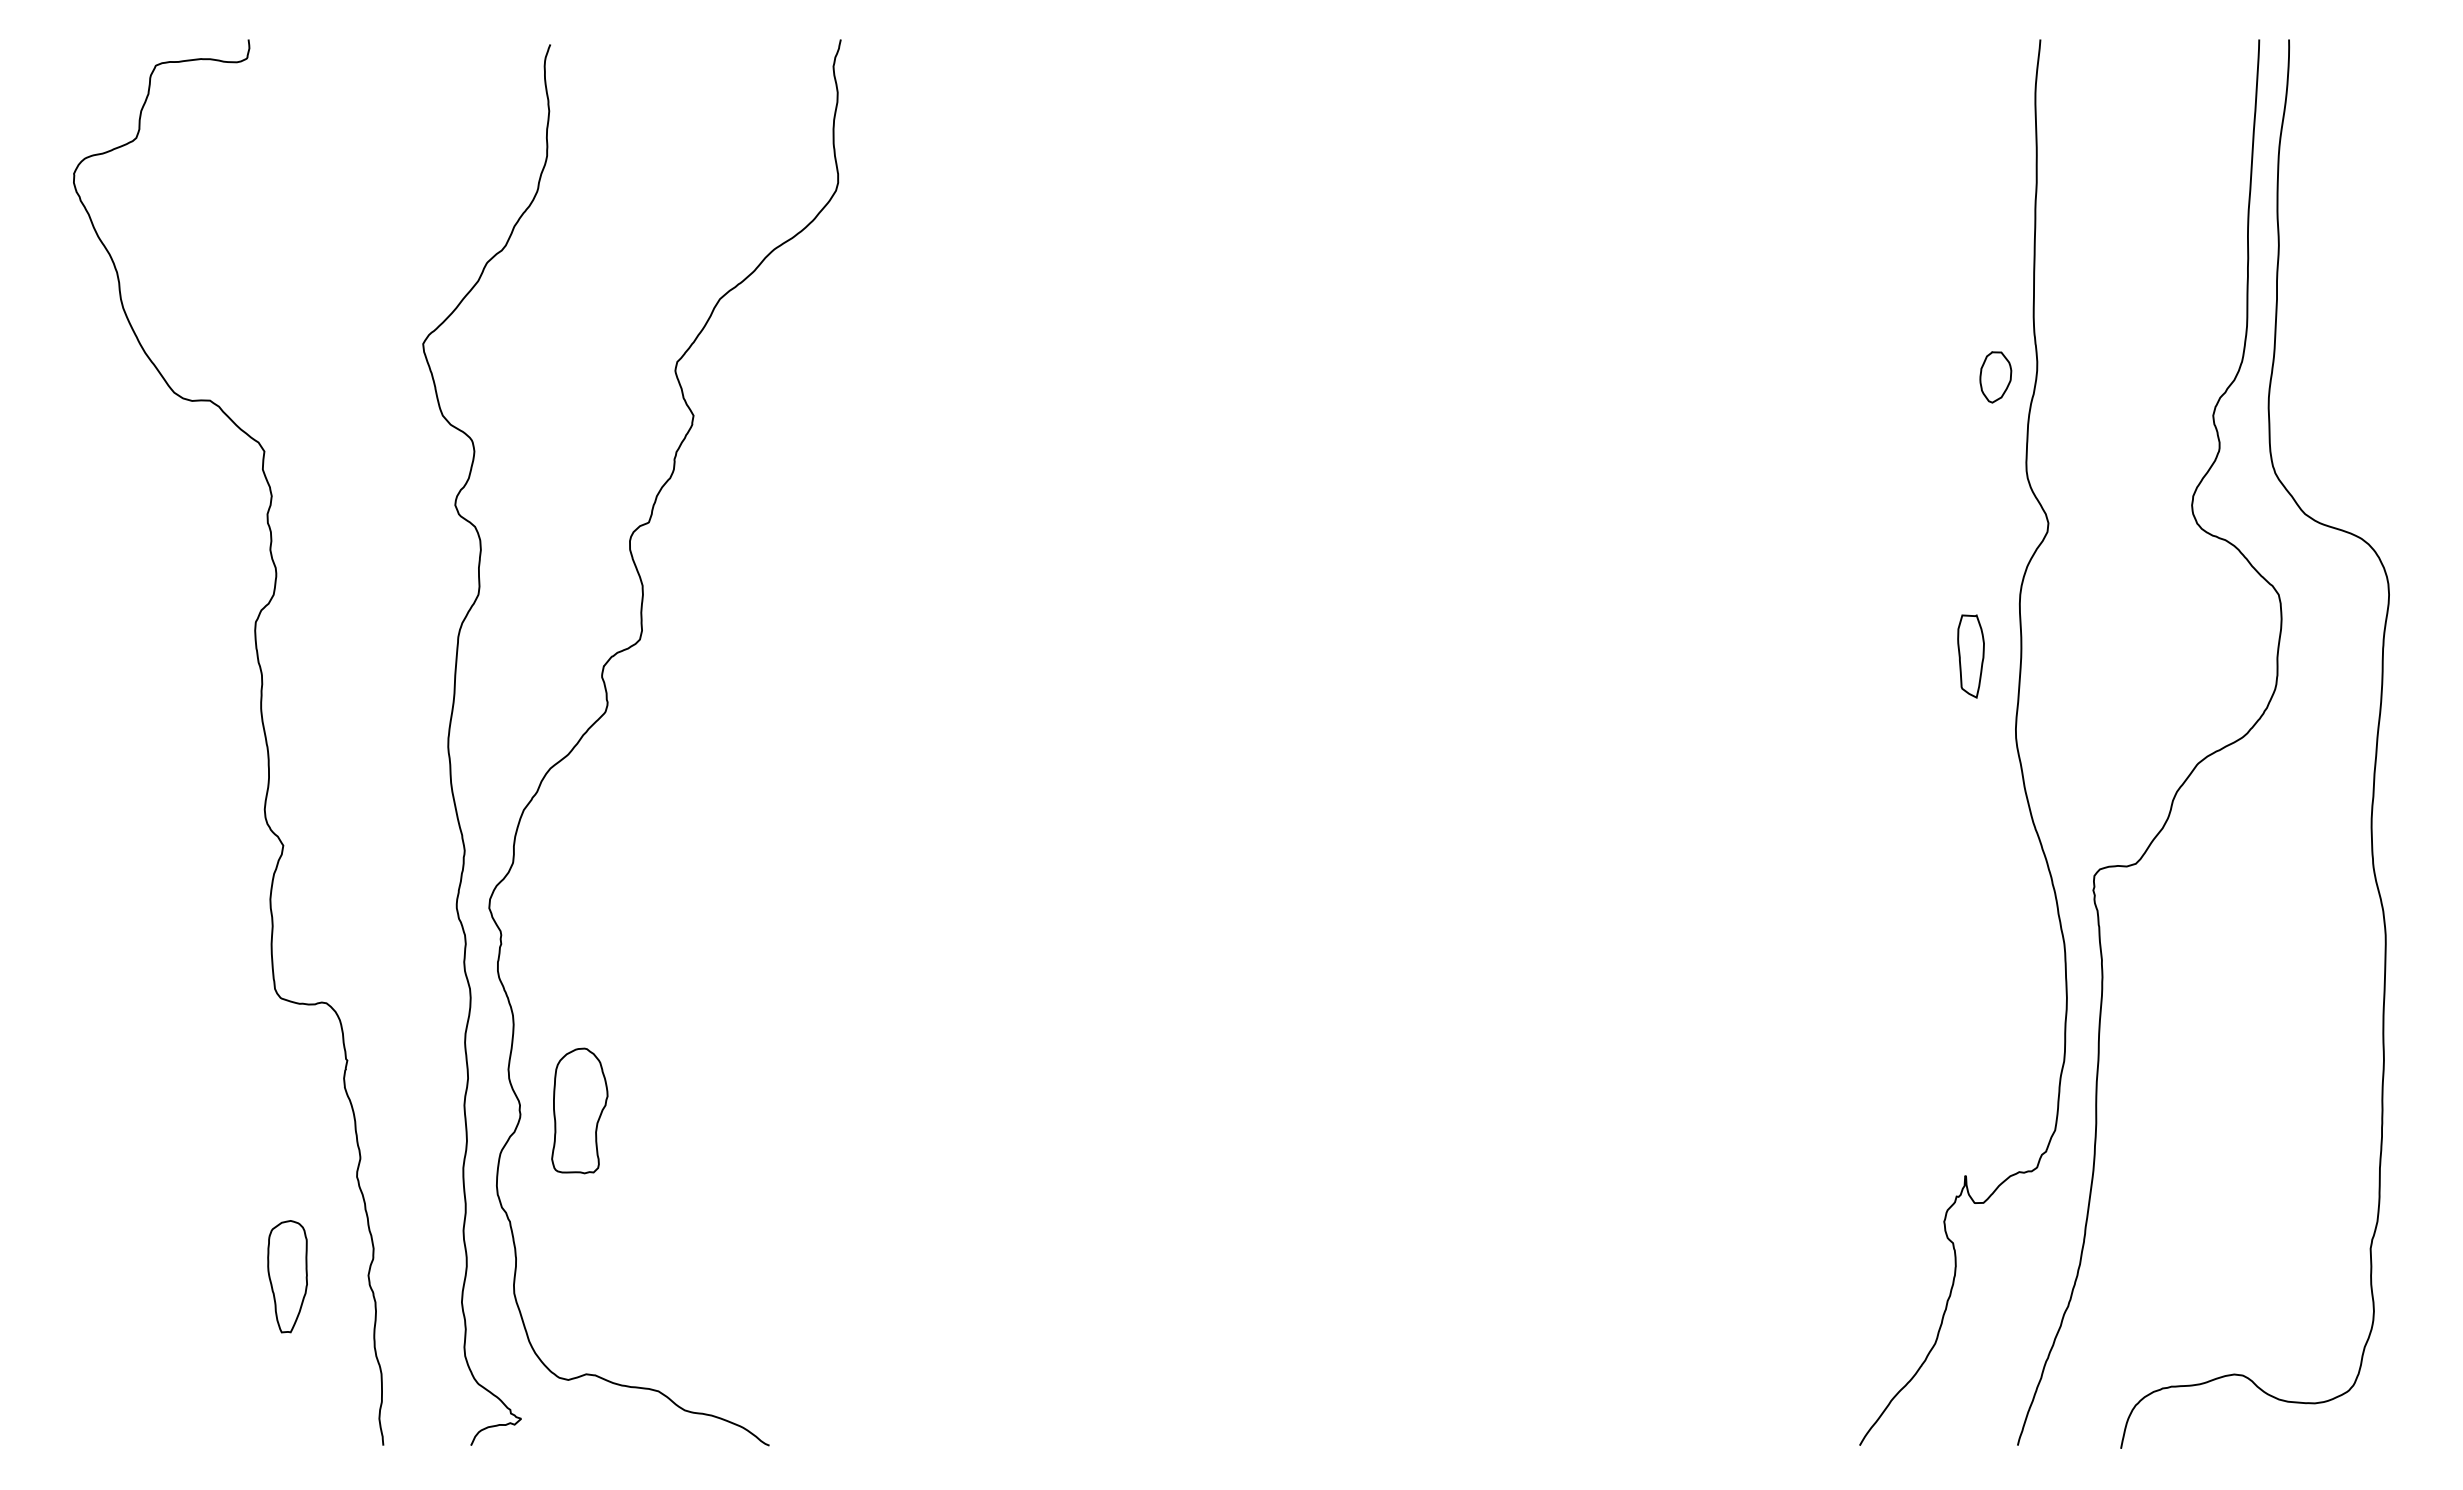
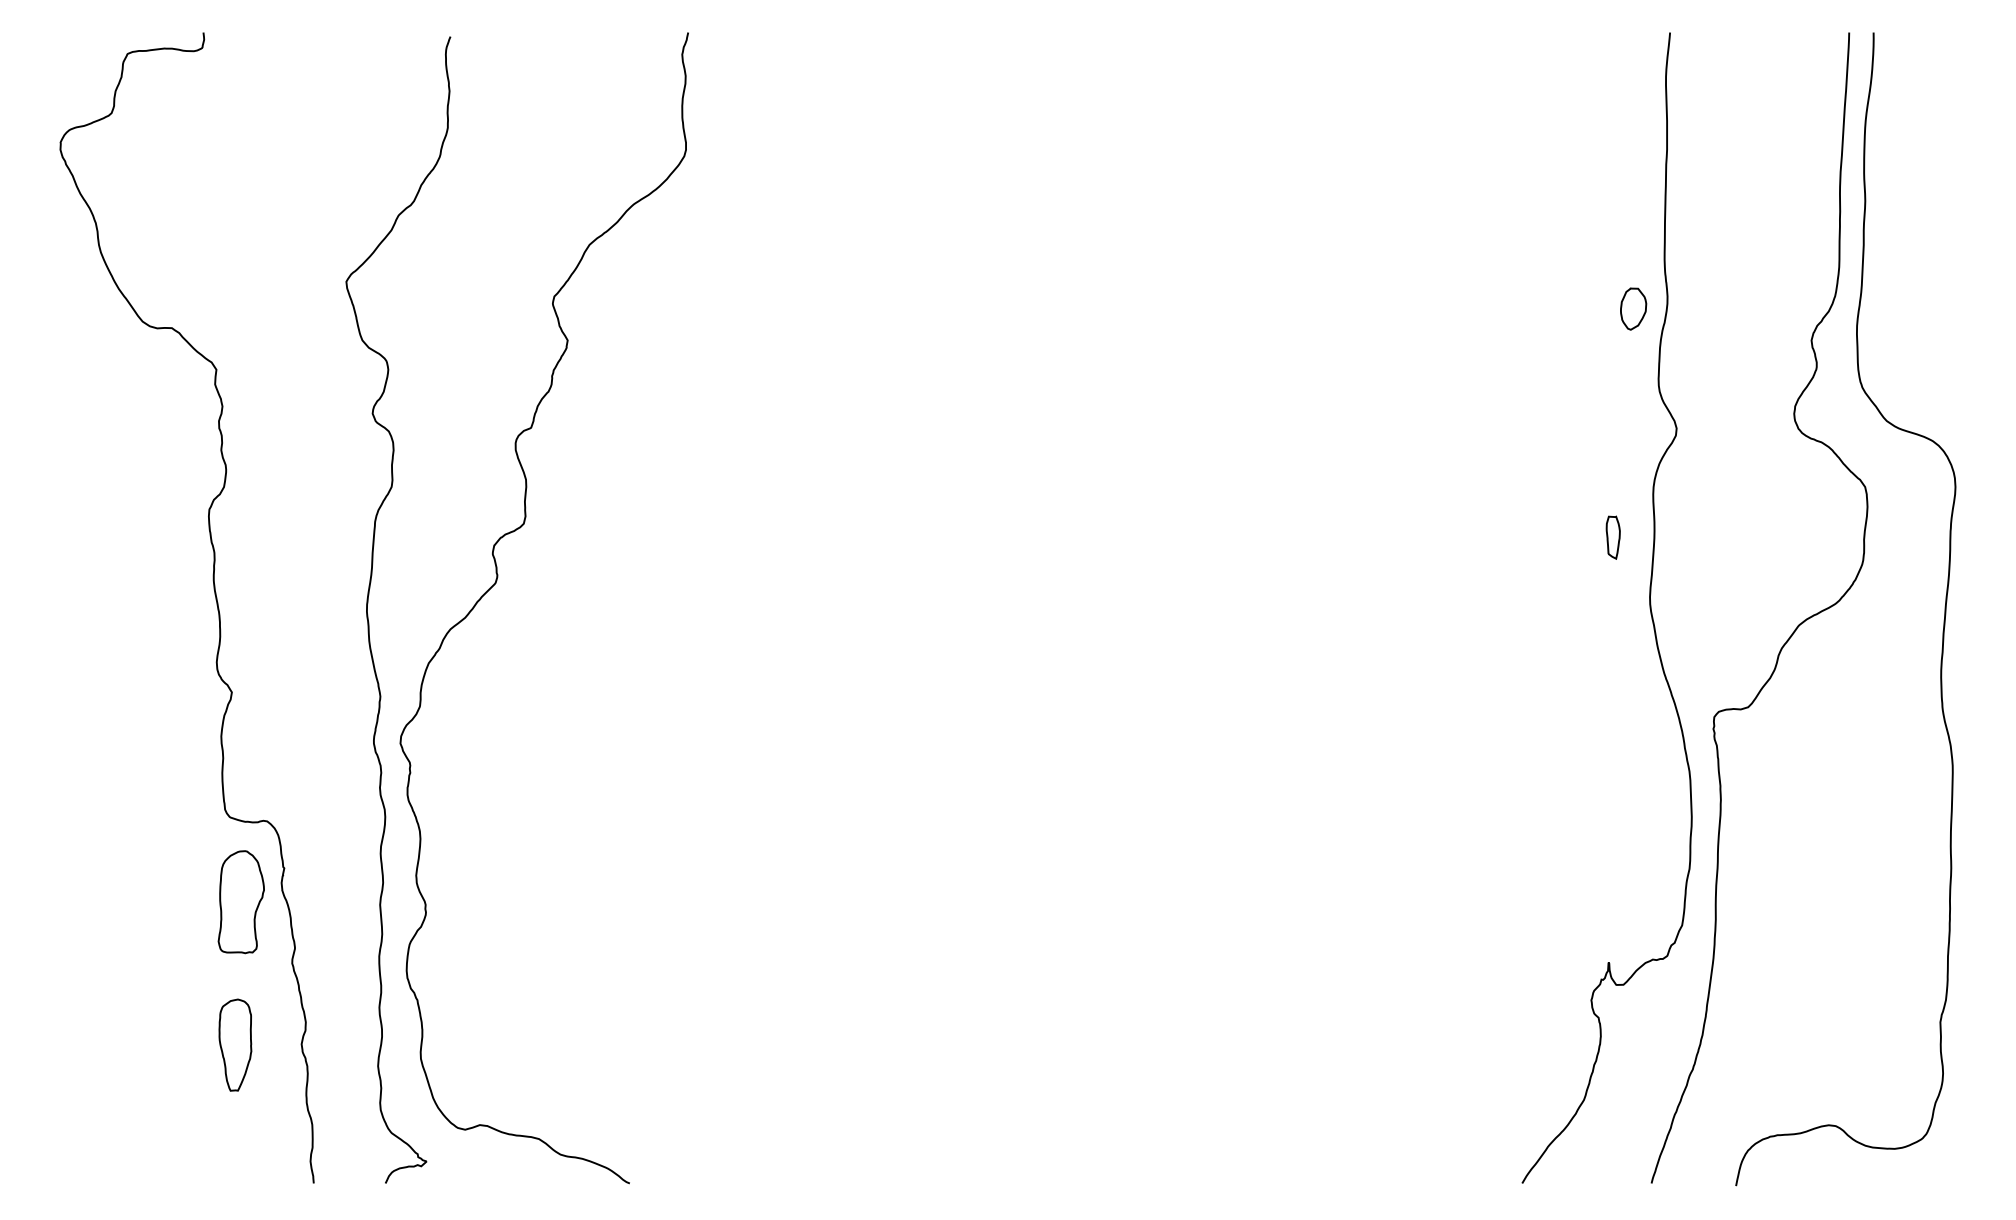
part: (1970, 656) -> (1612, 537), size x0.62
part: (579, 1110) -> (241, 901), moved

